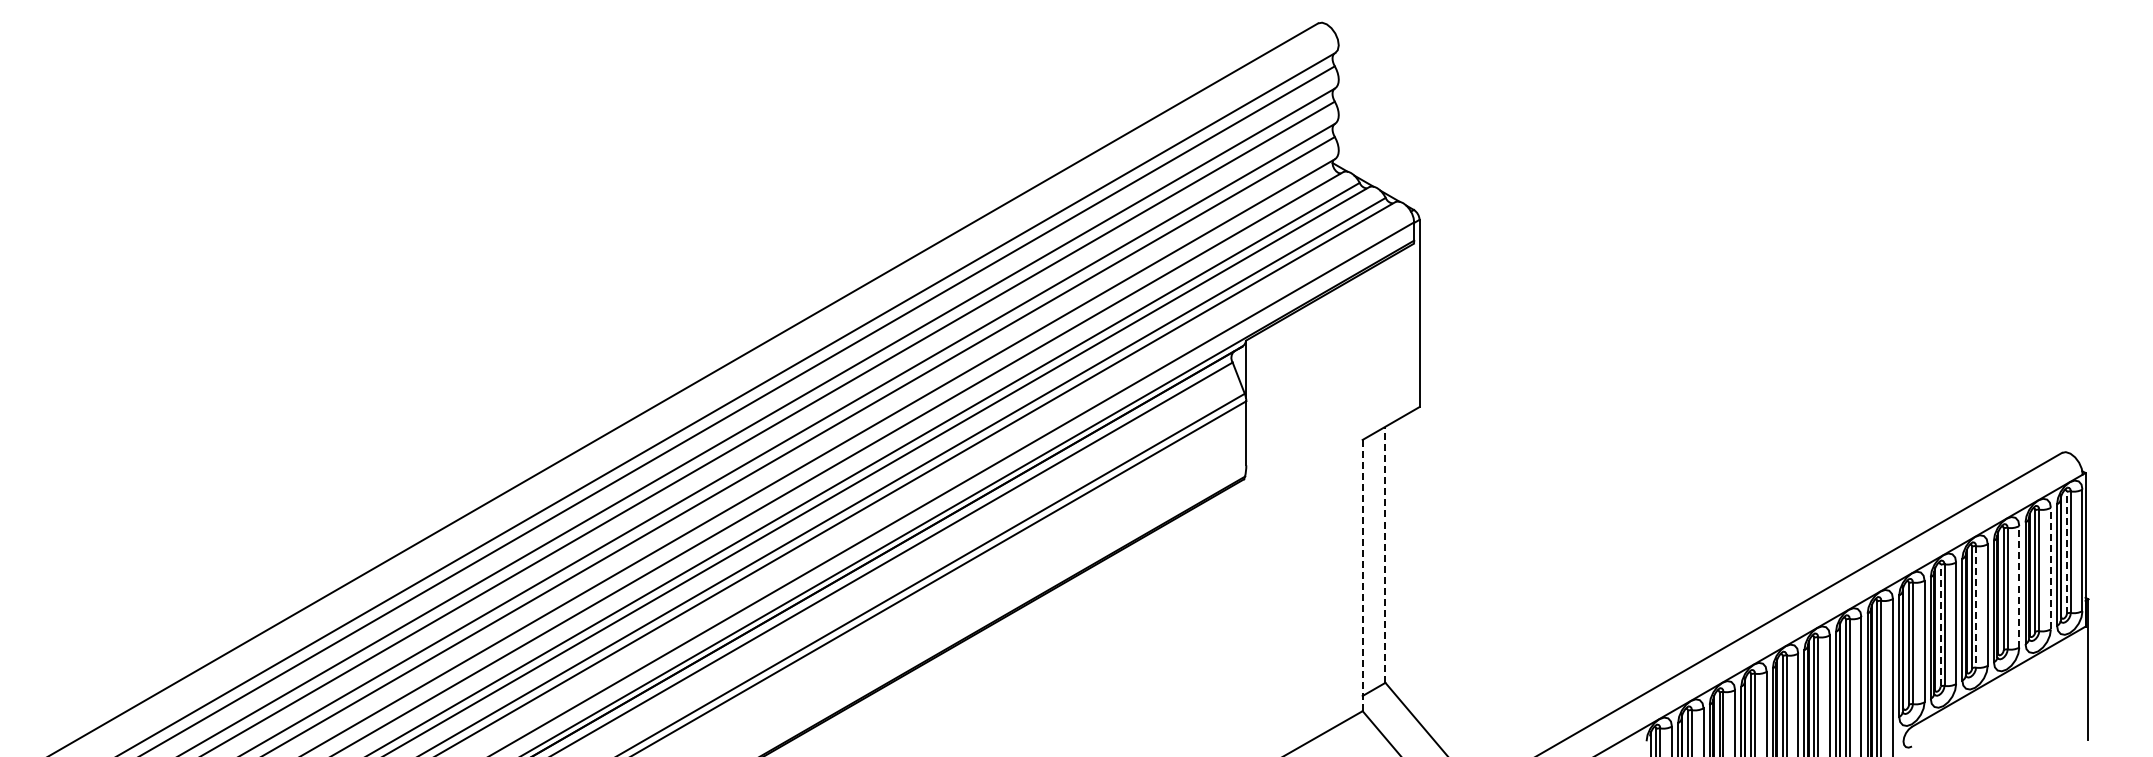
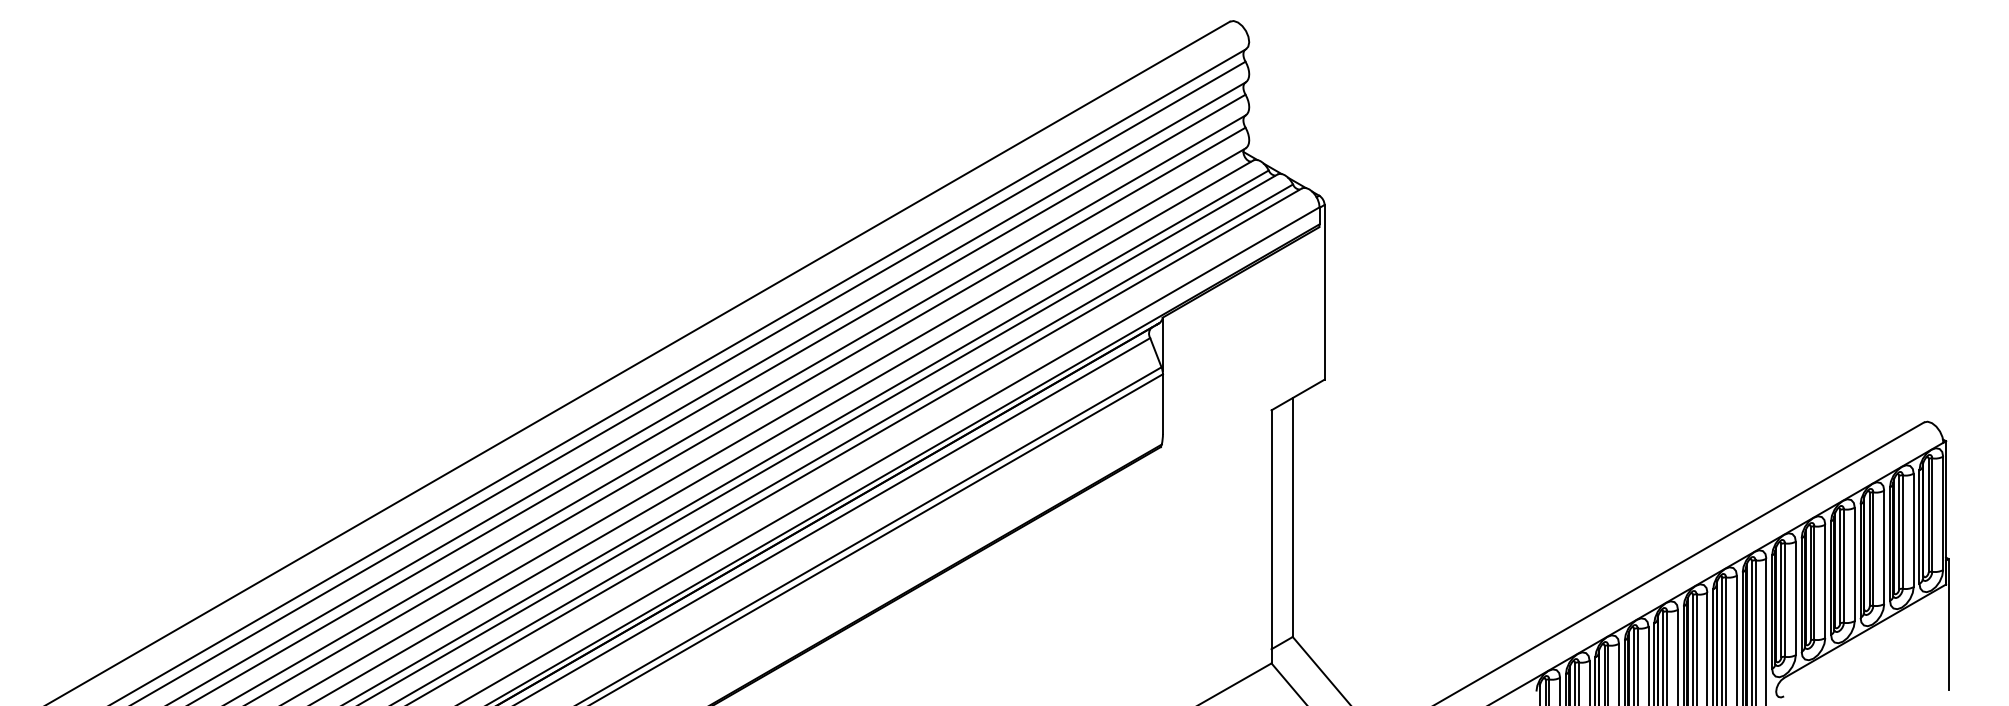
line: (2066, 552) -> (1928, 515), dashed -> solid
line: (1385, 554) -> (1292, 517), dashed -> solid
line: (2050, 568) -> (1913, 530), dashed -> solid
line: (1362, 575) -> (1271, 536), dashed -> solid
line: (2019, 586) -> (1884, 547), dashed -> solid
line: (1976, 606) -> (1844, 565), dashed -> solid
line: (1940, 625) -> (1810, 583), dashed -> solid

